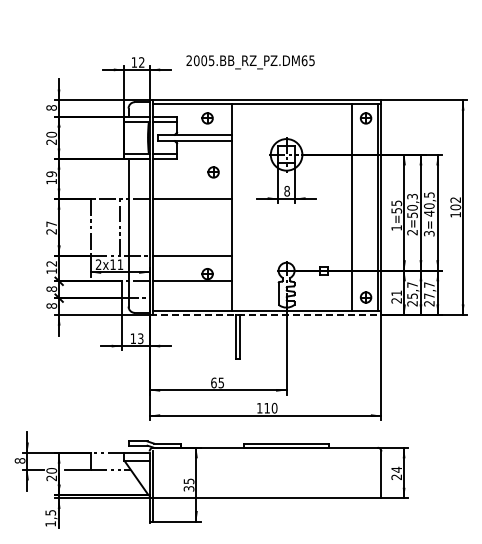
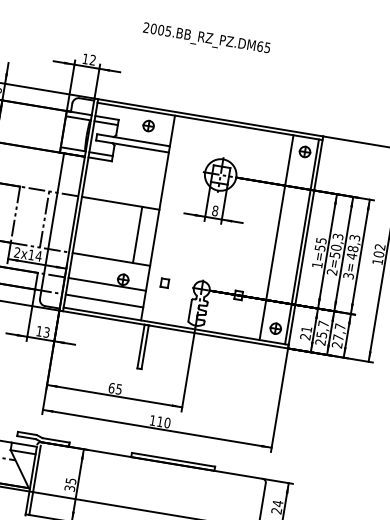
text: (250, 62) -> (206, 39), moved
part: (213, 172) -> (145, 180), removed
text: (428, 200) -> (353, 243), 40,5 -> 48,3
line: (214, 227) -> (137, 234), added
text: (120, 264) -> (38, 256), 2x11 -> 2x14
part: (249, 270) -> (165, 283), added
line: (192, 298) -> (104, 301), added
line: (265, 315) -> (173, 330), dashed -> solid

